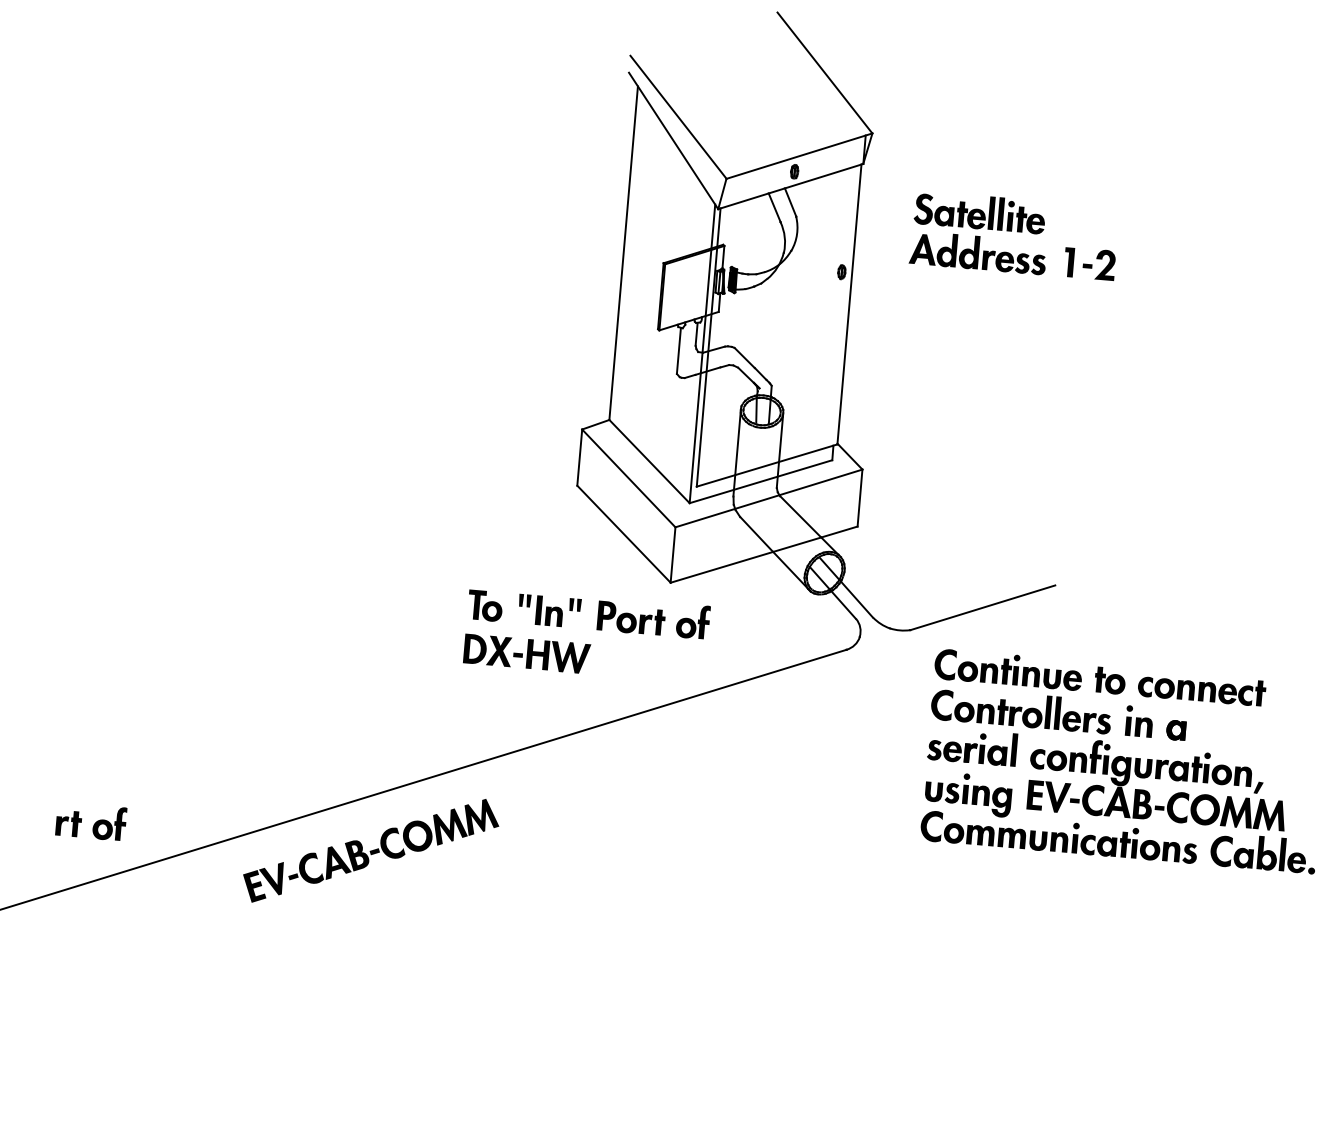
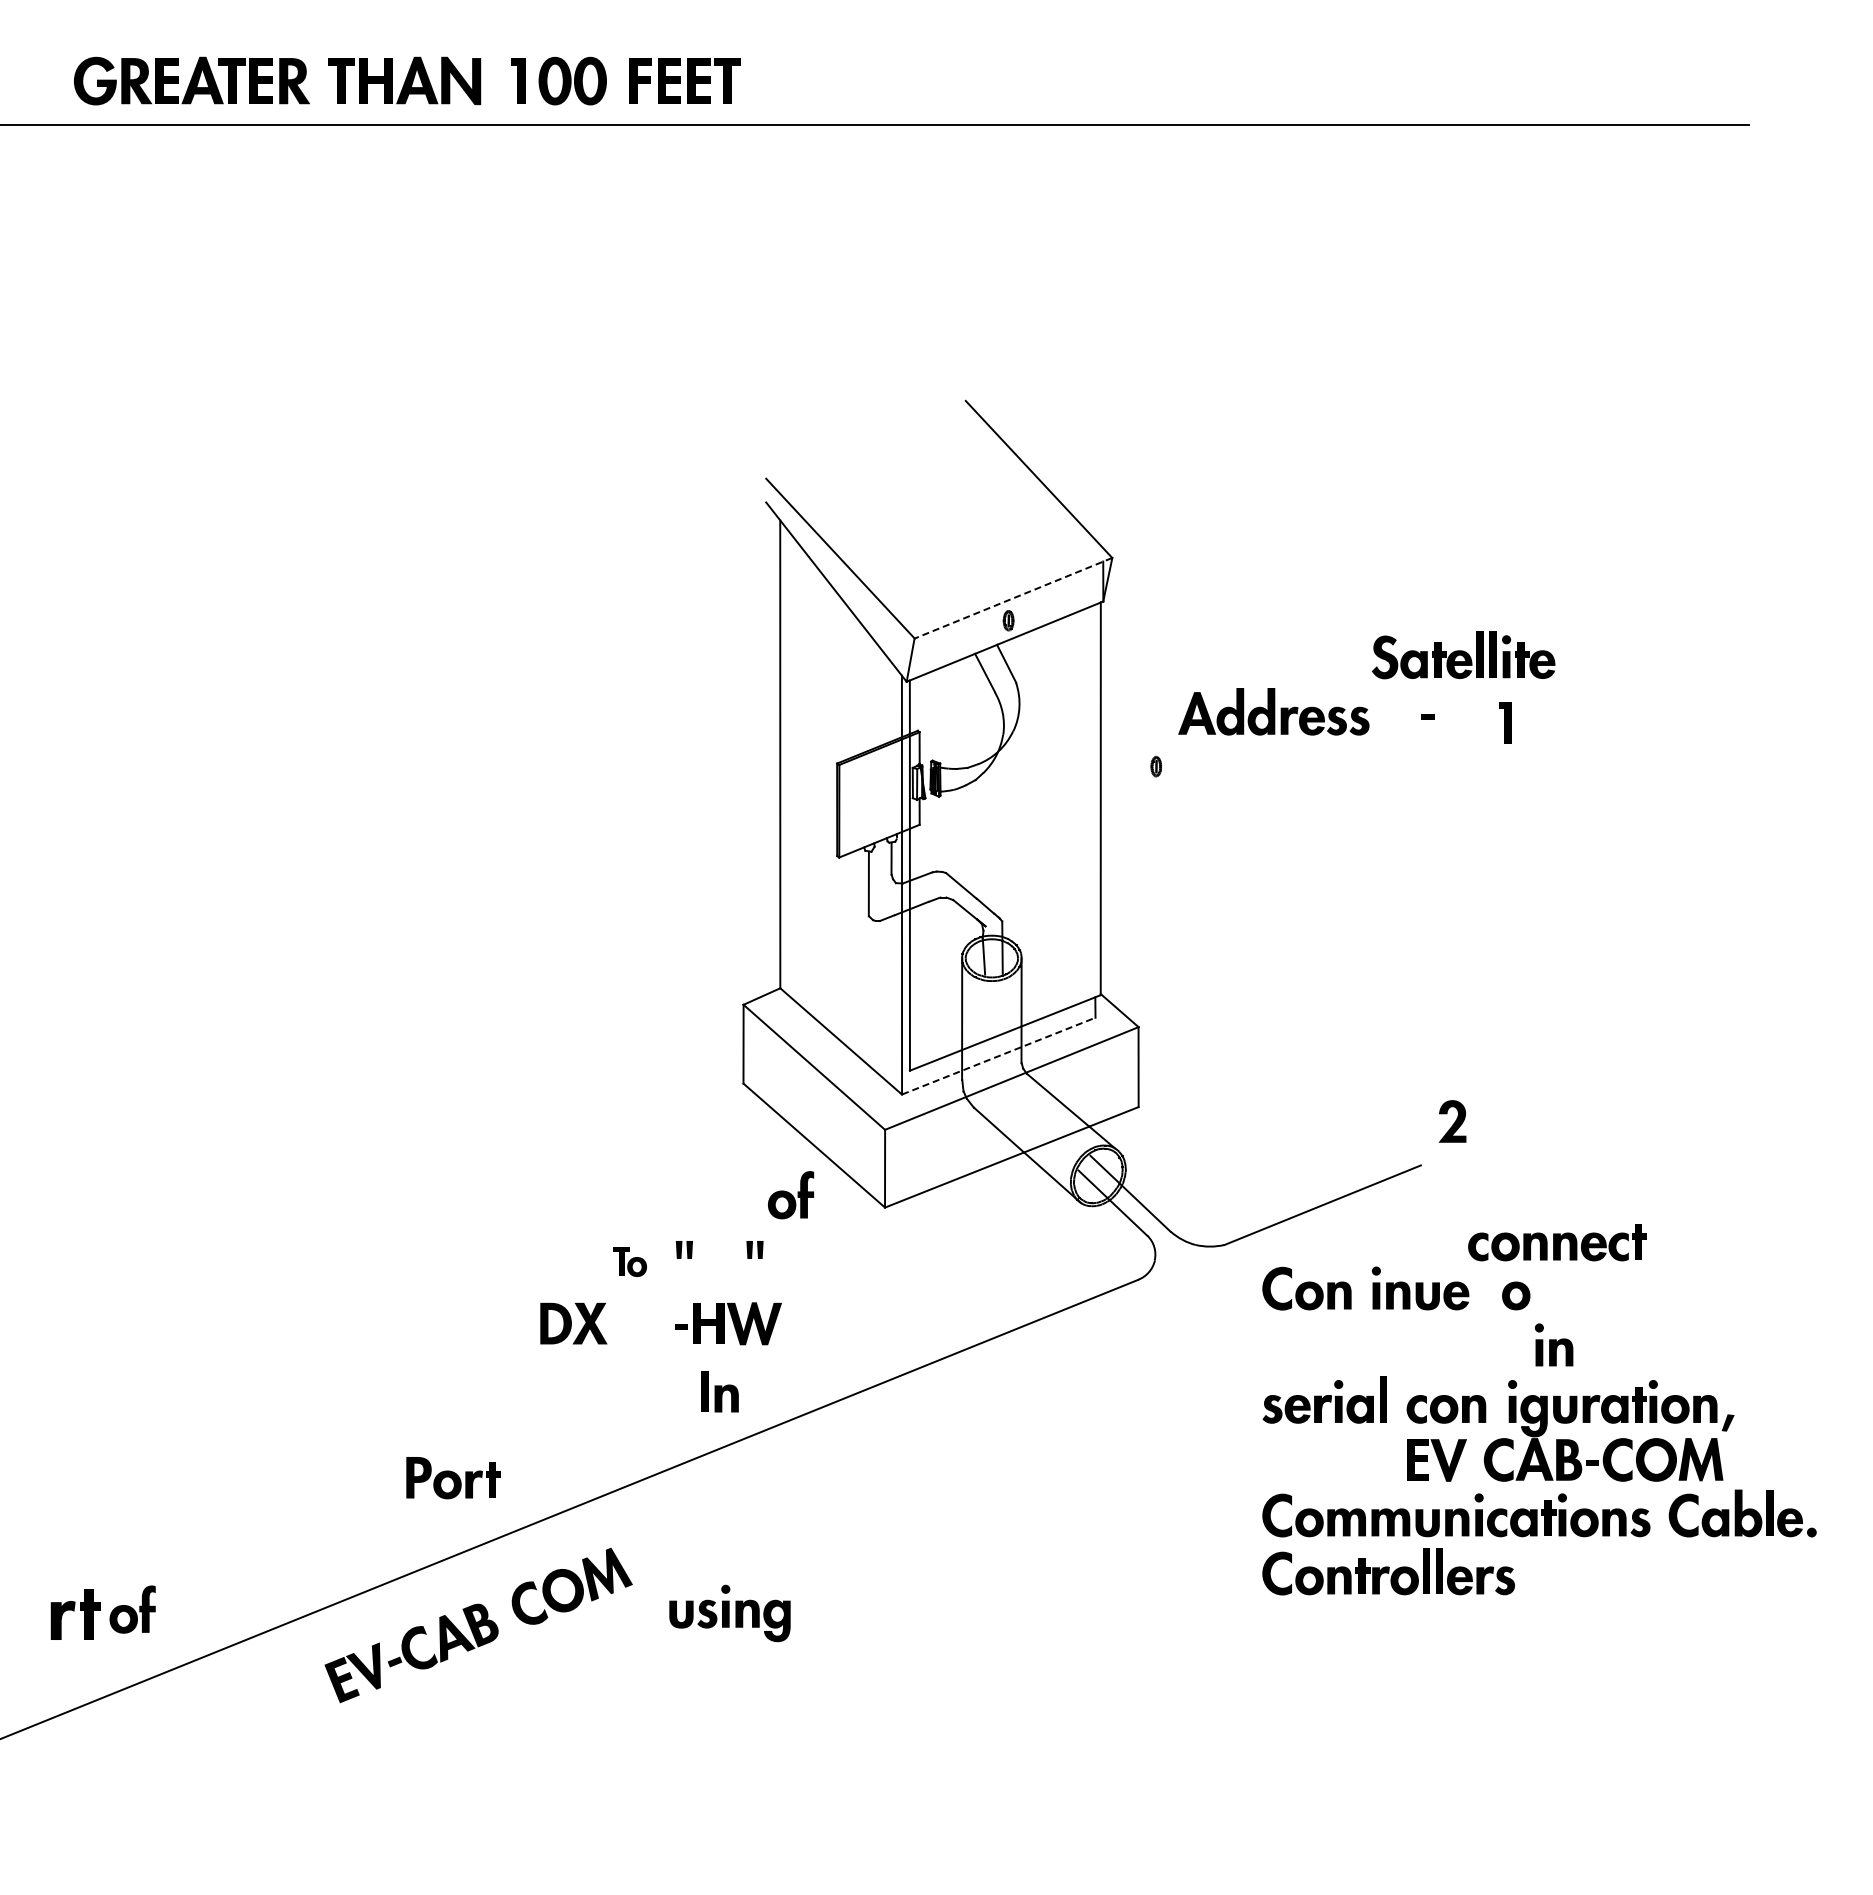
line: (799, 156) -> (1013, 598), solid -> dashed
part: (979, 212) -> (1463, 655), moved
part: (1069, 262) -> (1505, 722), moved
part: (1105, 265) -> (1452, 1121), moved
part: (841, 271) -> (1155, 766), moved
line: (760, 481) -> (998, 1056), solid -> dashed
part: (485, 606) -> (630, 1262), size x0.7
part: (549, 611) -> (719, 1391), moved
part: (631, 618) -> (453, 1478), moved
part: (693, 621) -> (791, 1195), moved
part: (487, 650) -> (573, 1323), moved
fill: (1005, 671) -> (1362, 1291), removed
fill: (1100, 679) -> (1494, 1291), removed
part: (1202, 688) -> (1557, 1242), moved
part: (1021, 710) -> (1388, 1571), moved
part: (1176, 730) -> (1606, 1352), removed
fill: (1095, 756) -> (1497, 1398), removed
part: (968, 794) -> (729, 1613), moved
fill: (1074, 800) -> (1473, 1462), removed
fill: (1269, 815) -> (1746, 1459), removed
fill: (481, 817) -> (649, 1557), removed
part: (68, 823) -> (75, 1614), size x1.4
fill: (374, 851) -> (504, 1616), removed

